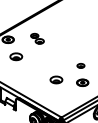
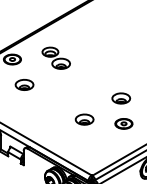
part: (37, 38) -> (56, 57), size x1.43
part: (80, 65) -> (120, 97), size x1.67

